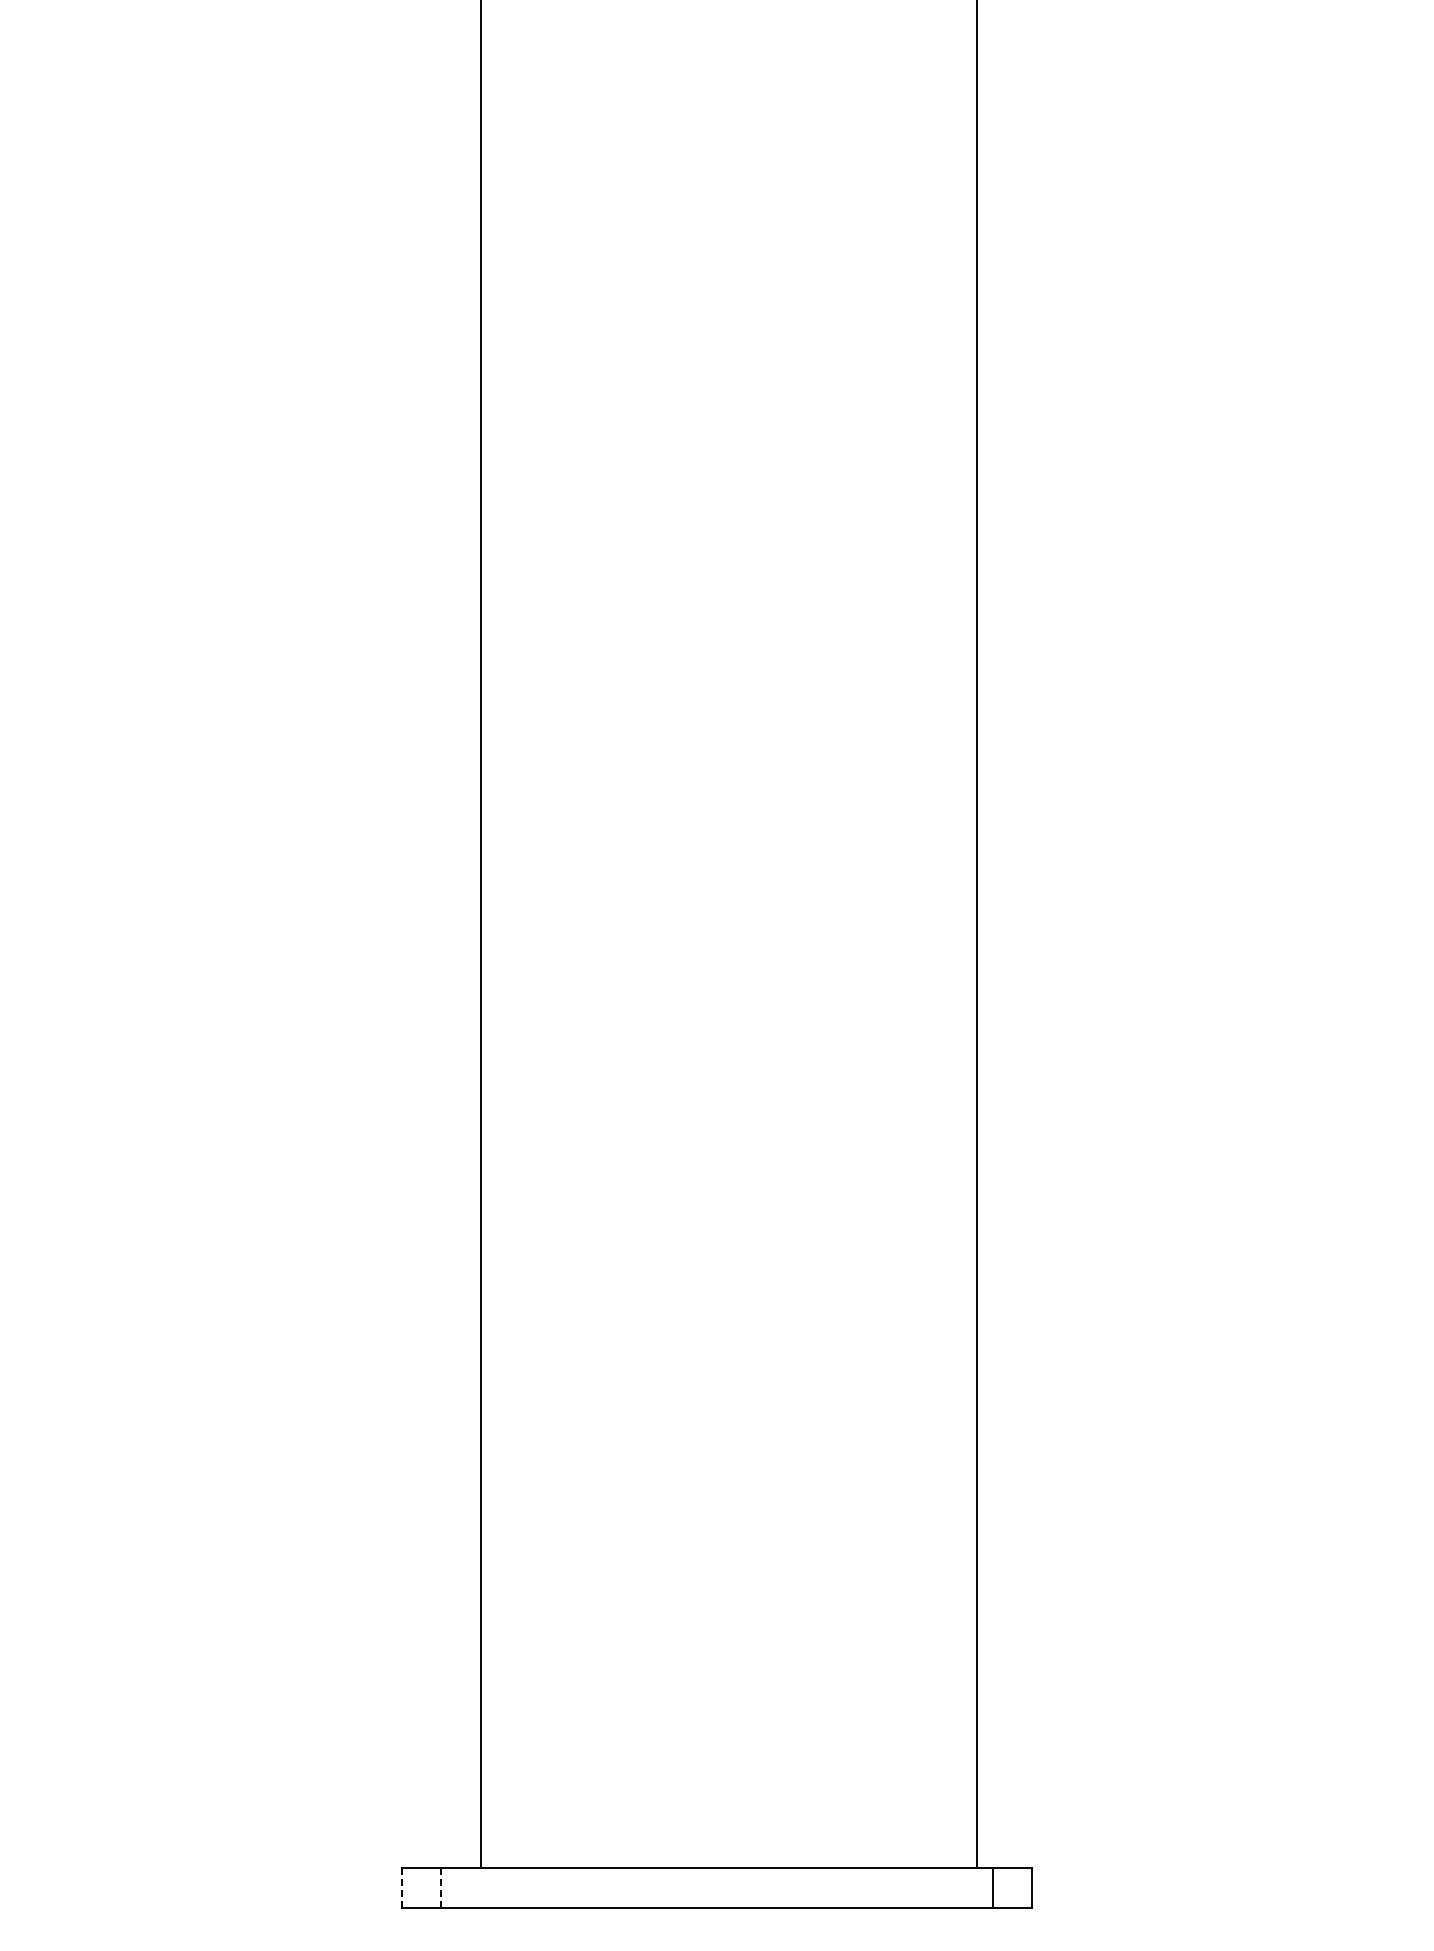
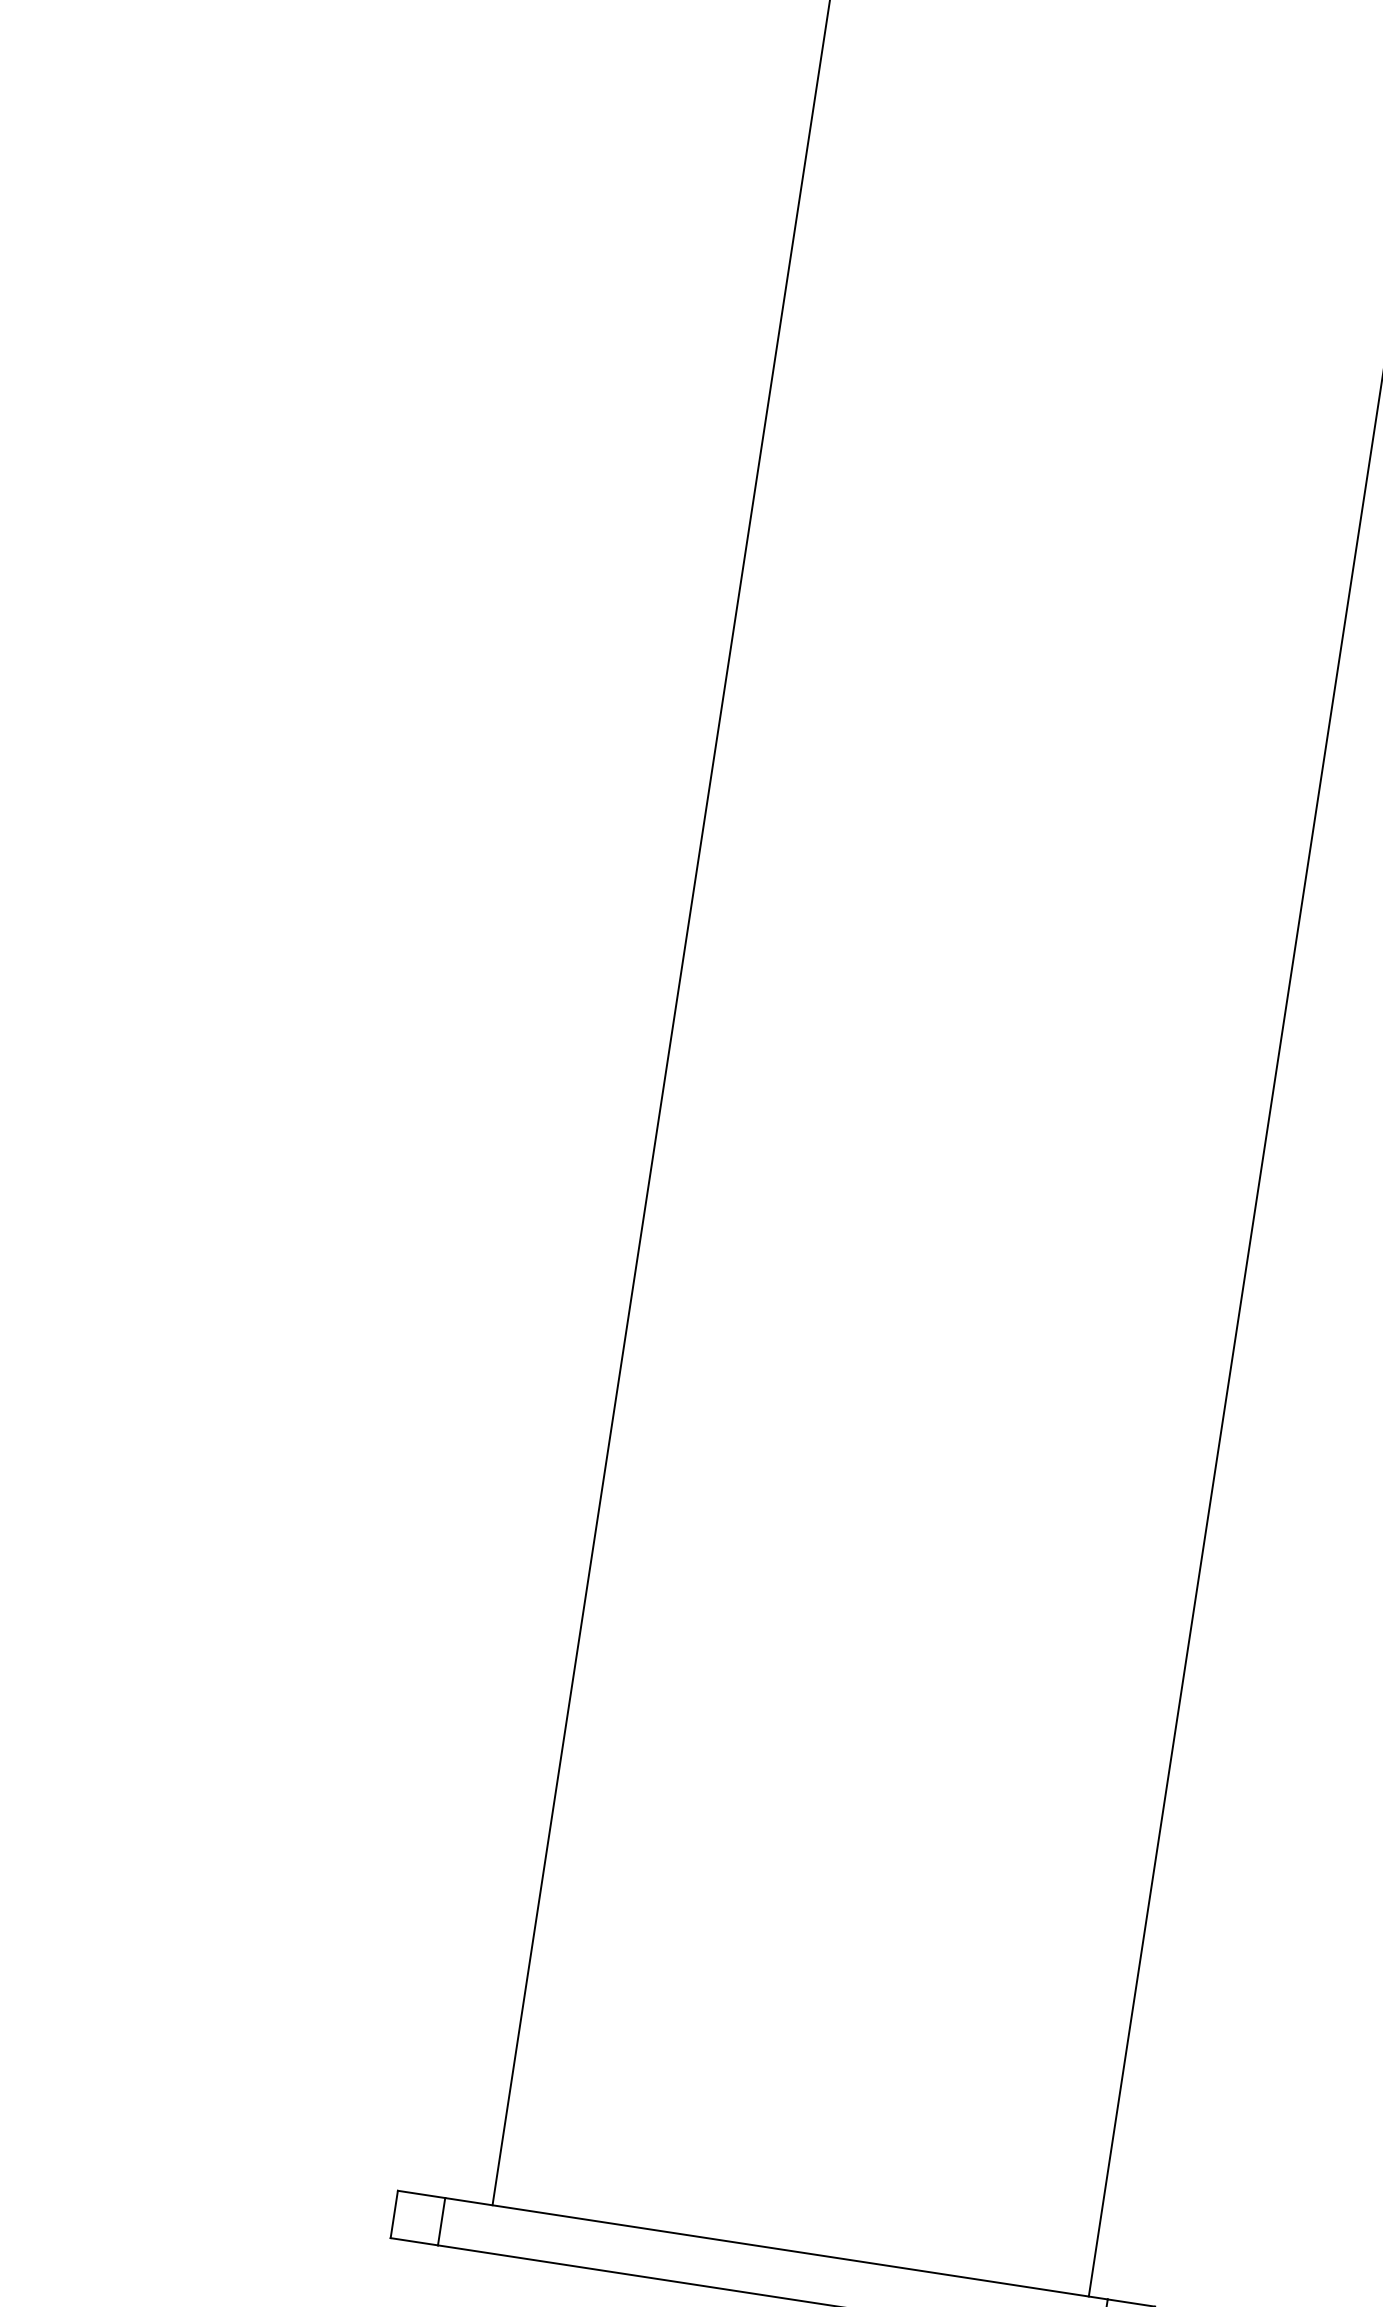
line: (401, 1887) -> (393, 2213), dashed -> solid
line: (441, 1887) -> (441, 2221), dashed -> solid

